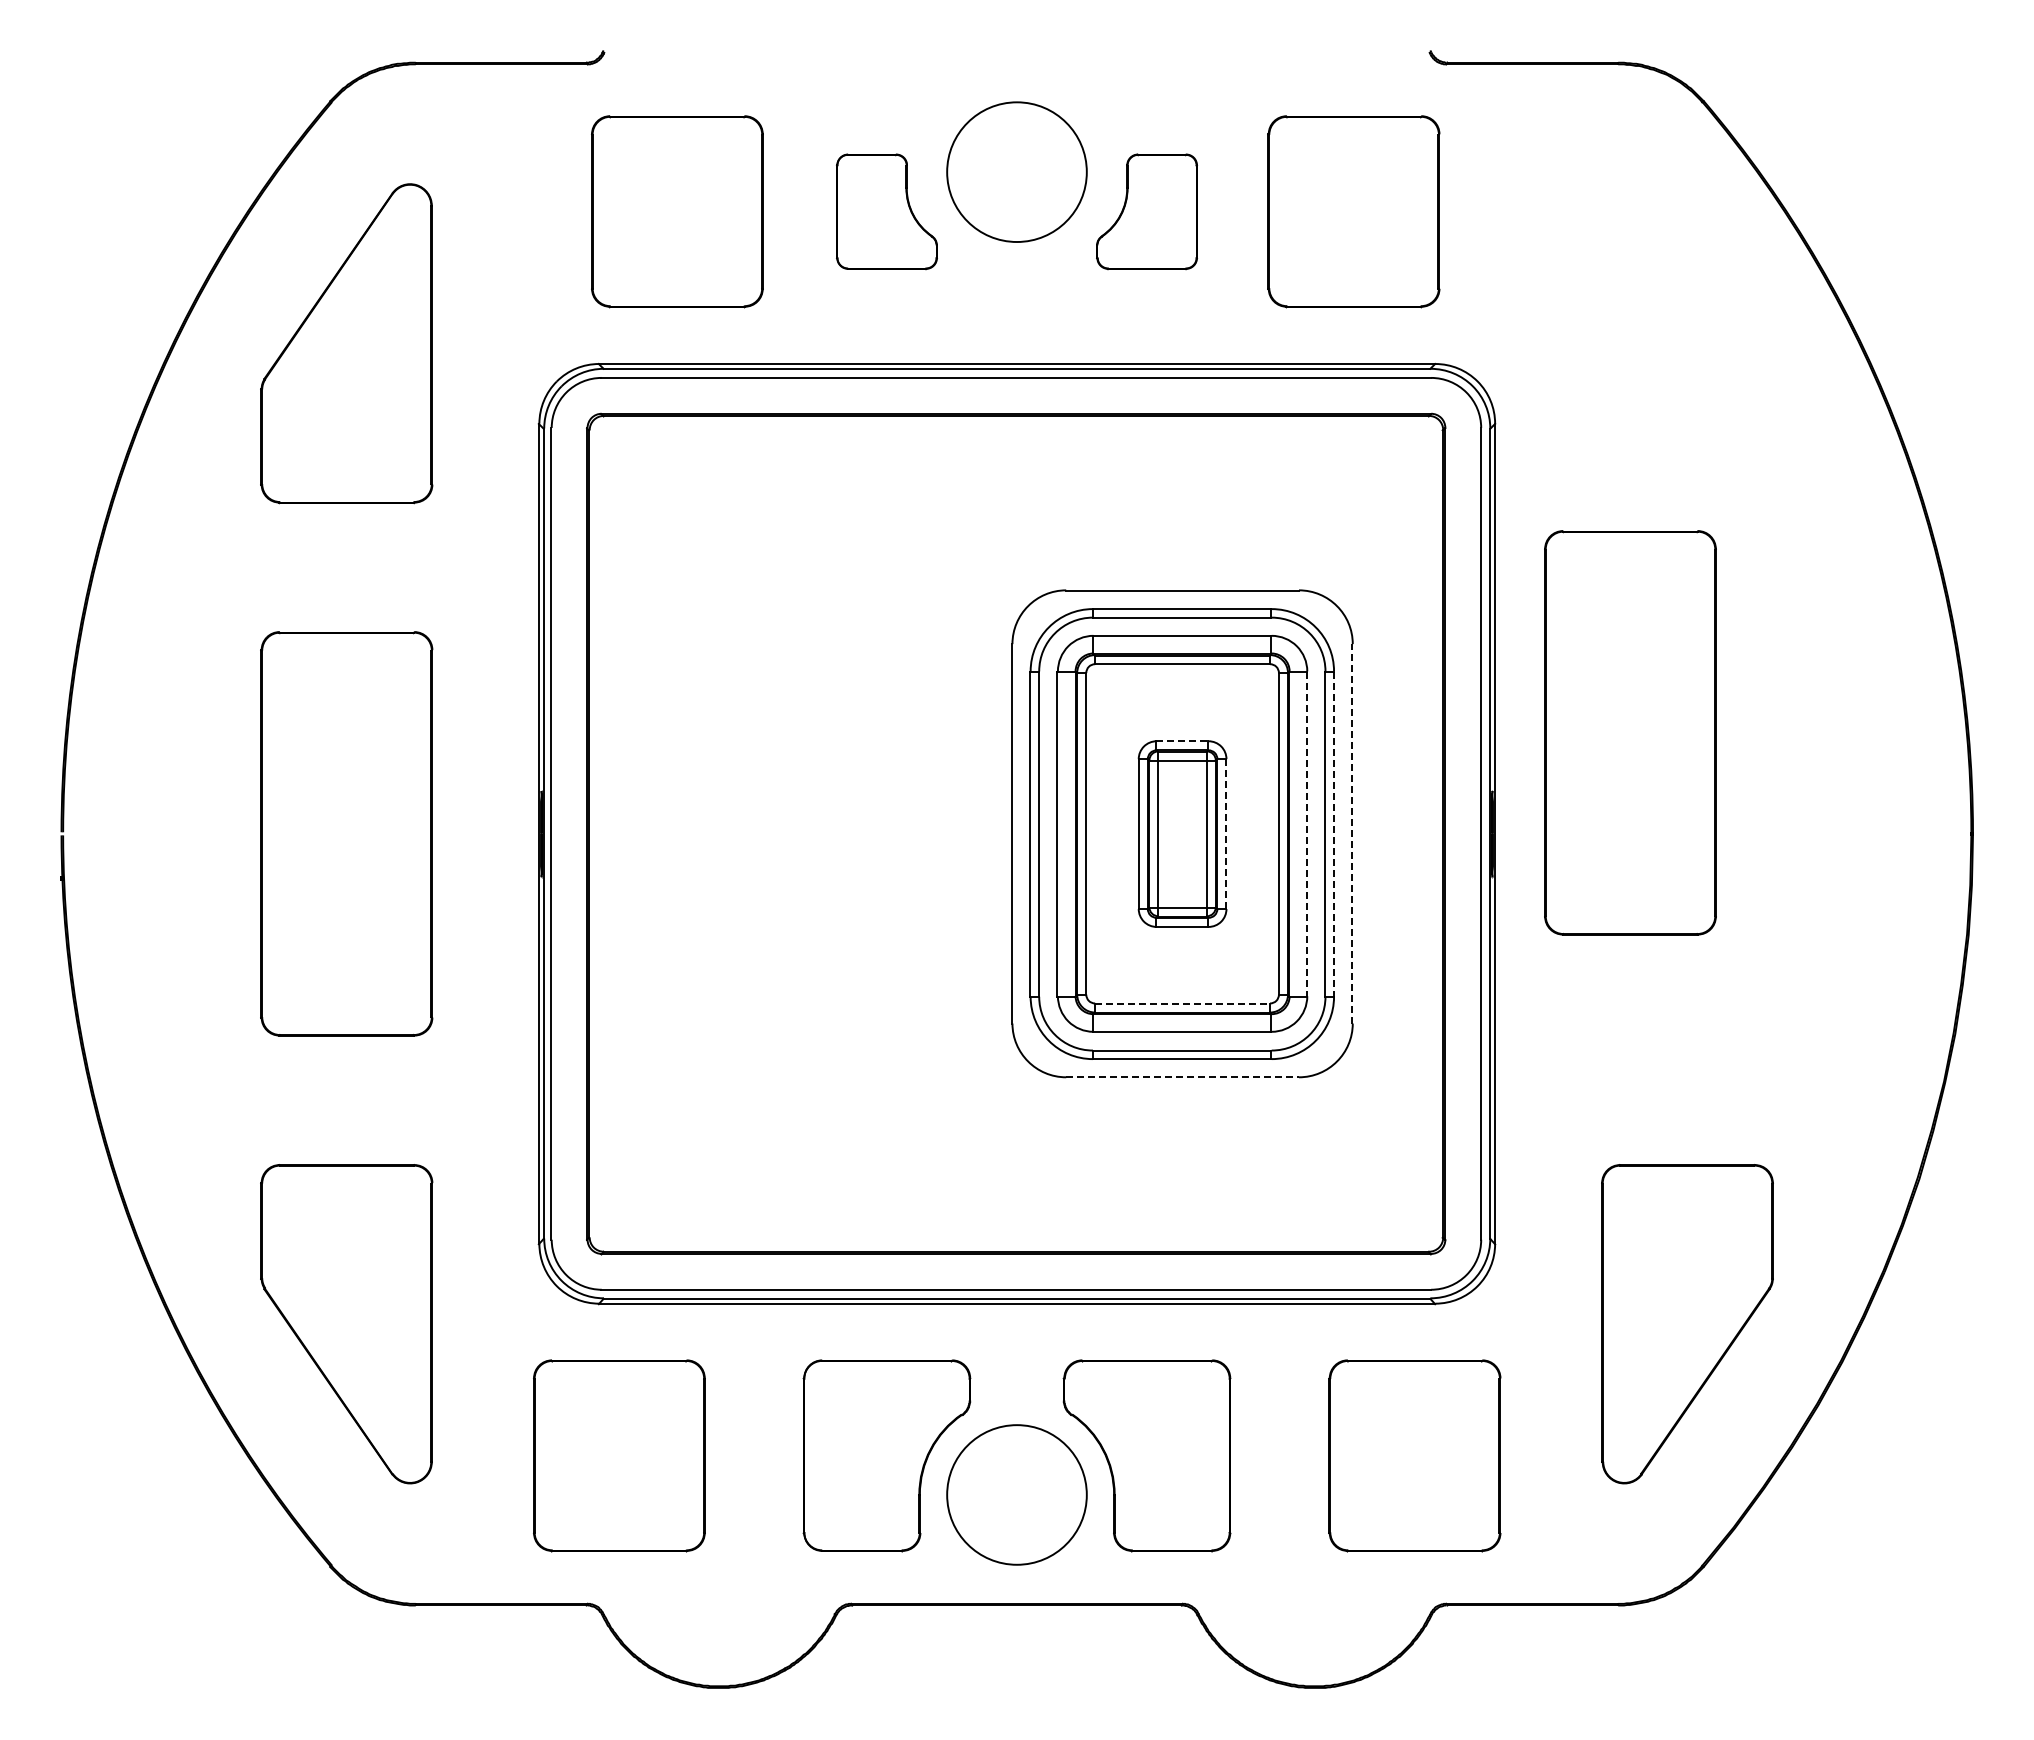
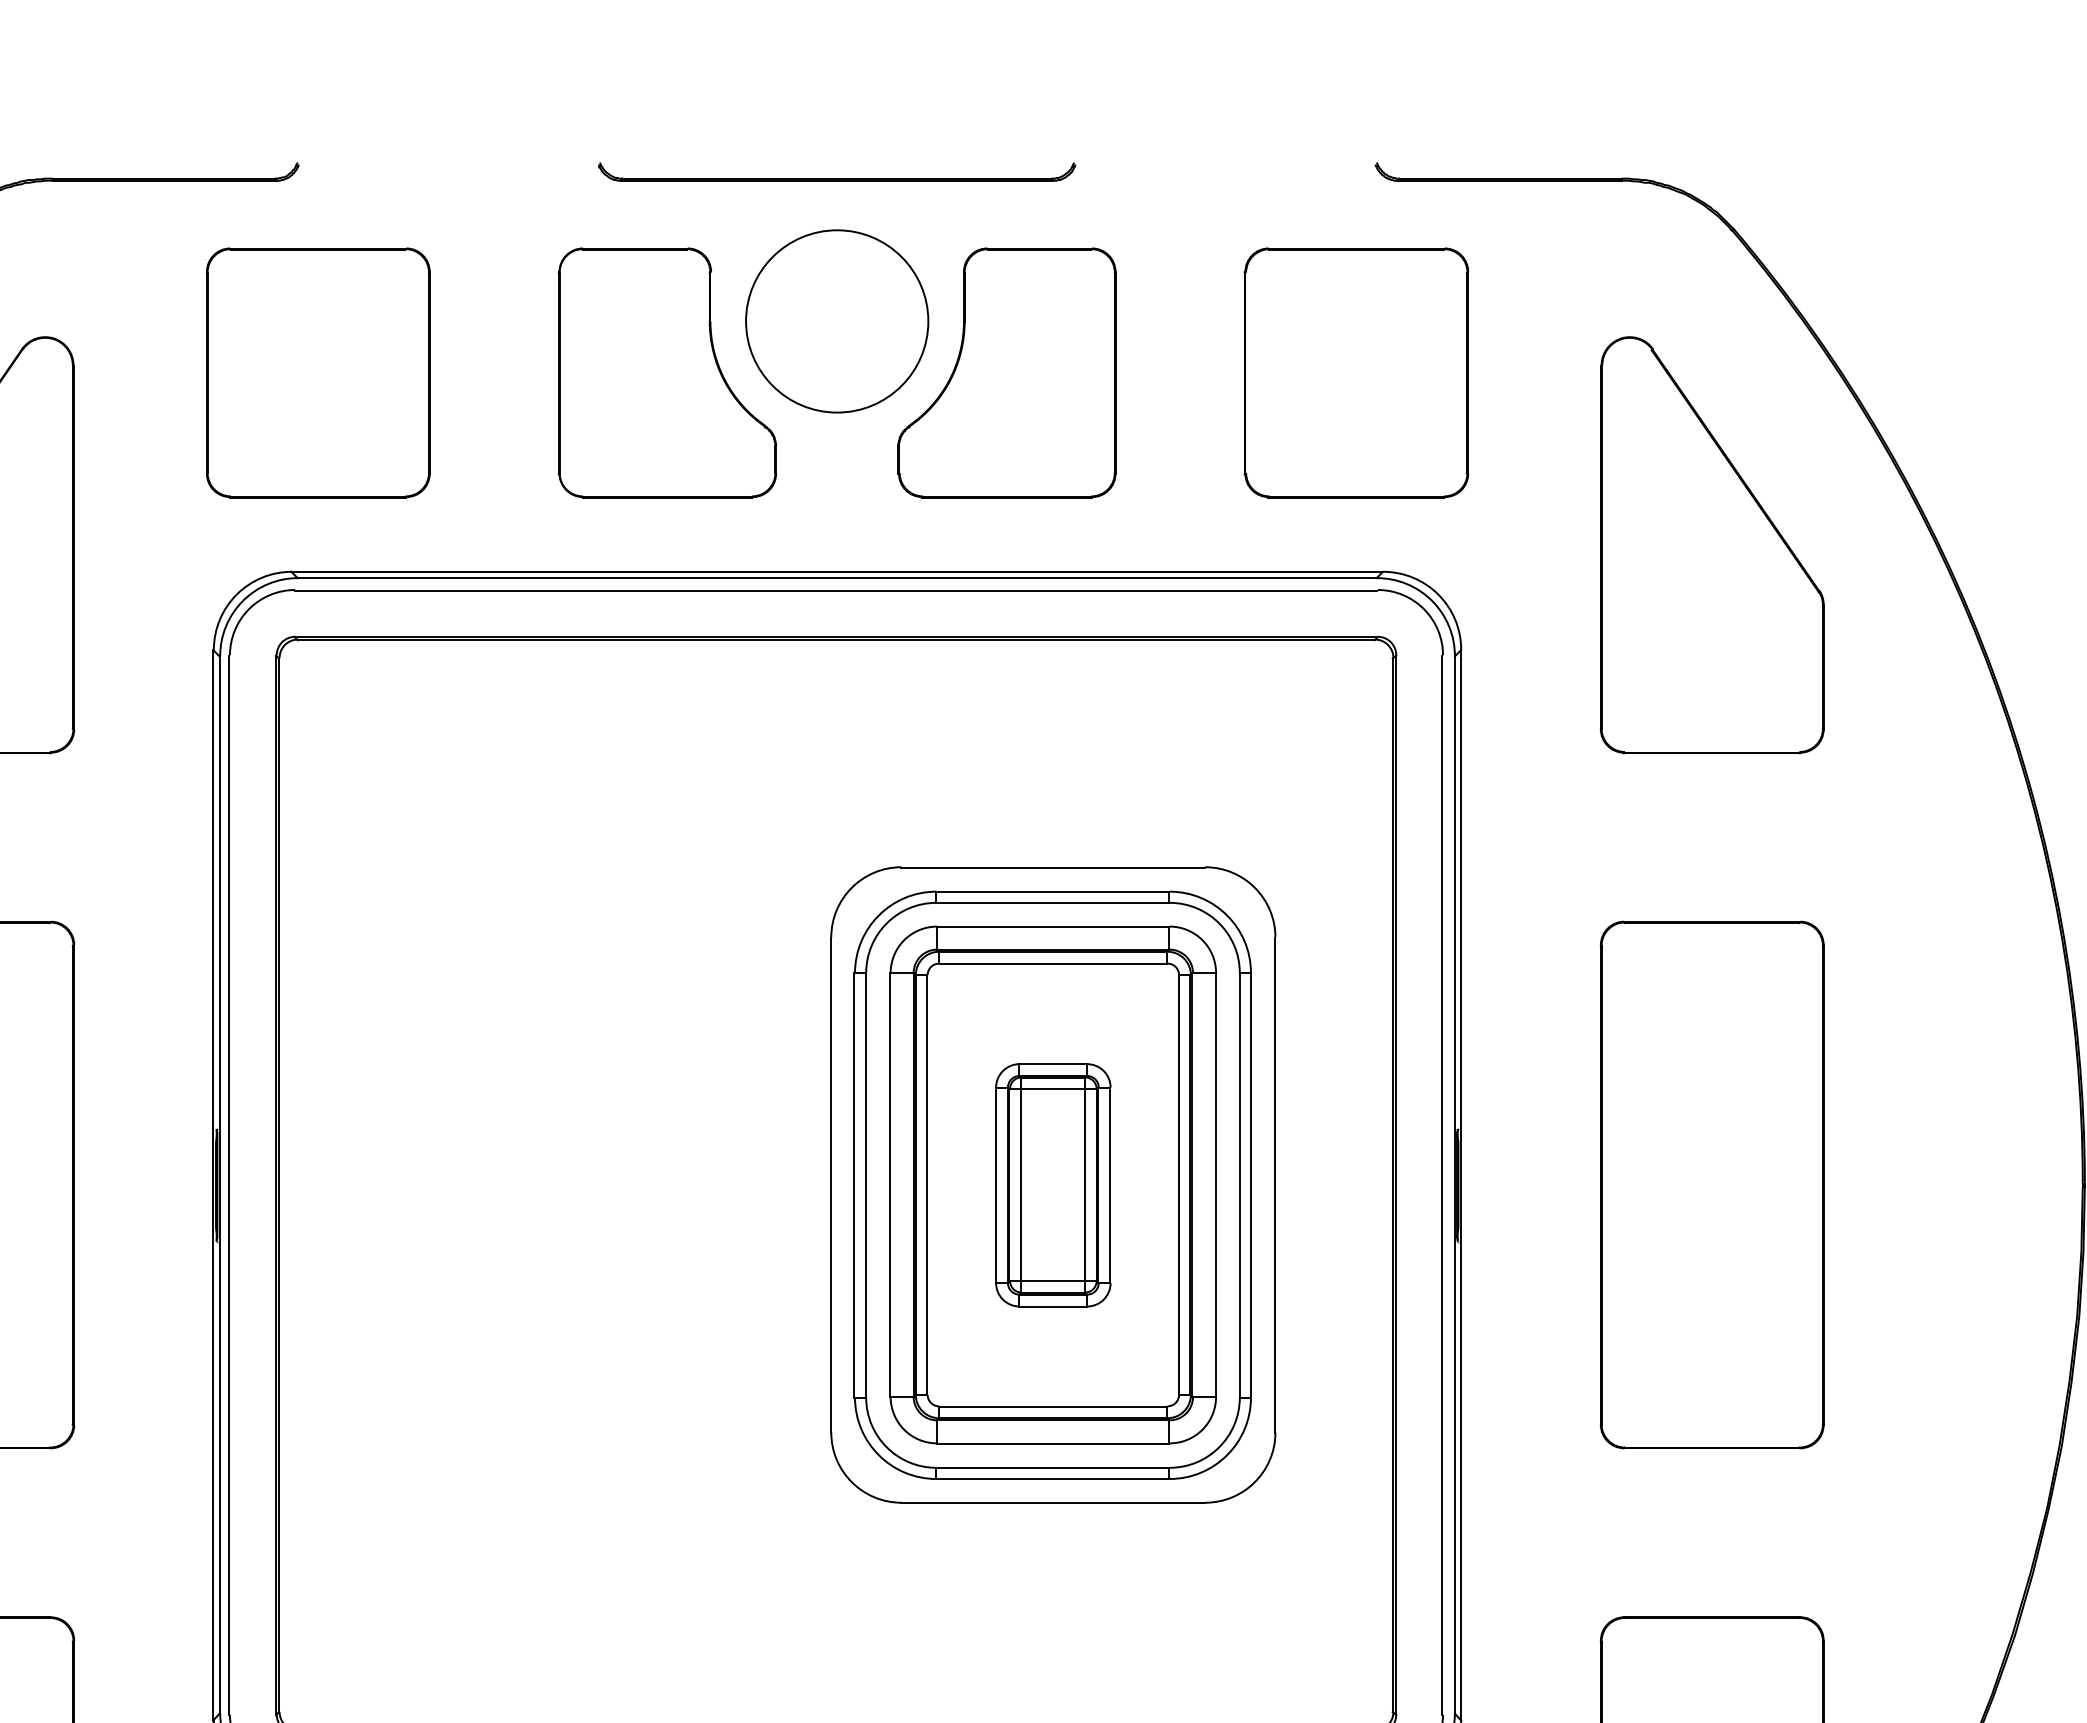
part: (1016, 57) -> (836, 171), added
part: (677, 211) -> (318, 372), moved
part: (886, 211) -> (666, 372), size x1.67
part: (1146, 211) -> (1006, 372), size x1.67
part: (1353, 211) -> (1355, 372), moved
part: (1687, 343) -> (1712, 545), added
part: (1630, 732) -> (1712, 1184), moved
line: (1182, 741) -> (1053, 1064), dashed -> solid
line: (1225, 834) -> (1109, 1185), dashed -> solid
line: (1307, 834) -> (1216, 1185), dashed -> solid
line: (1334, 834) -> (1251, 1185), dashed -> solid
line: (1352, 834) -> (1275, 1185), dashed -> solid
line: (1182, 1004) -> (1053, 1407), dashed -> solid
line: (1182, 1077) -> (1053, 1502), dashed -> solid

